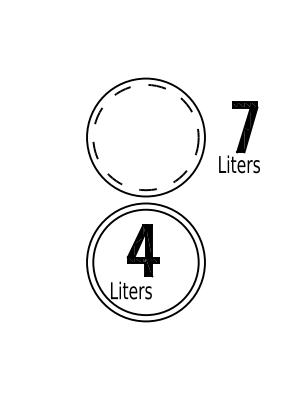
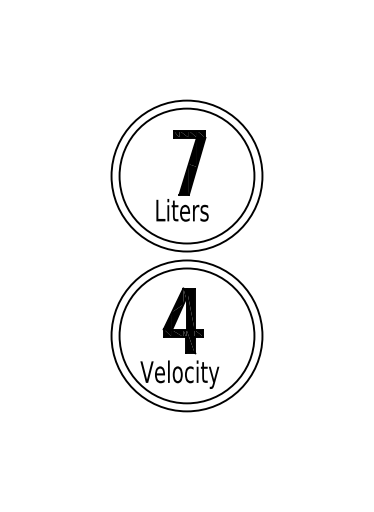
circle: (145, 137) -> (186, 176), dashed -> solid
part: (239, 137) -> (182, 176), moved
text: (140, 292) -> (179, 374), Liters -> Velocity

